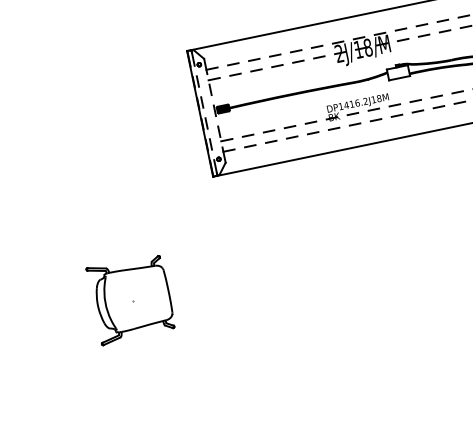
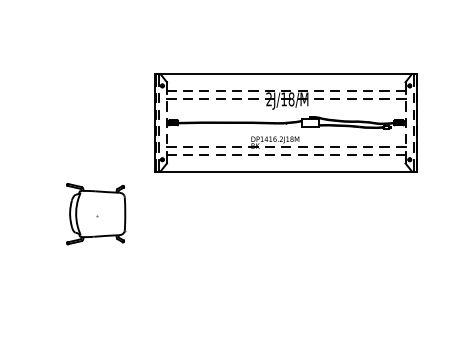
part: (131, 299) -> (96, 214), moved

